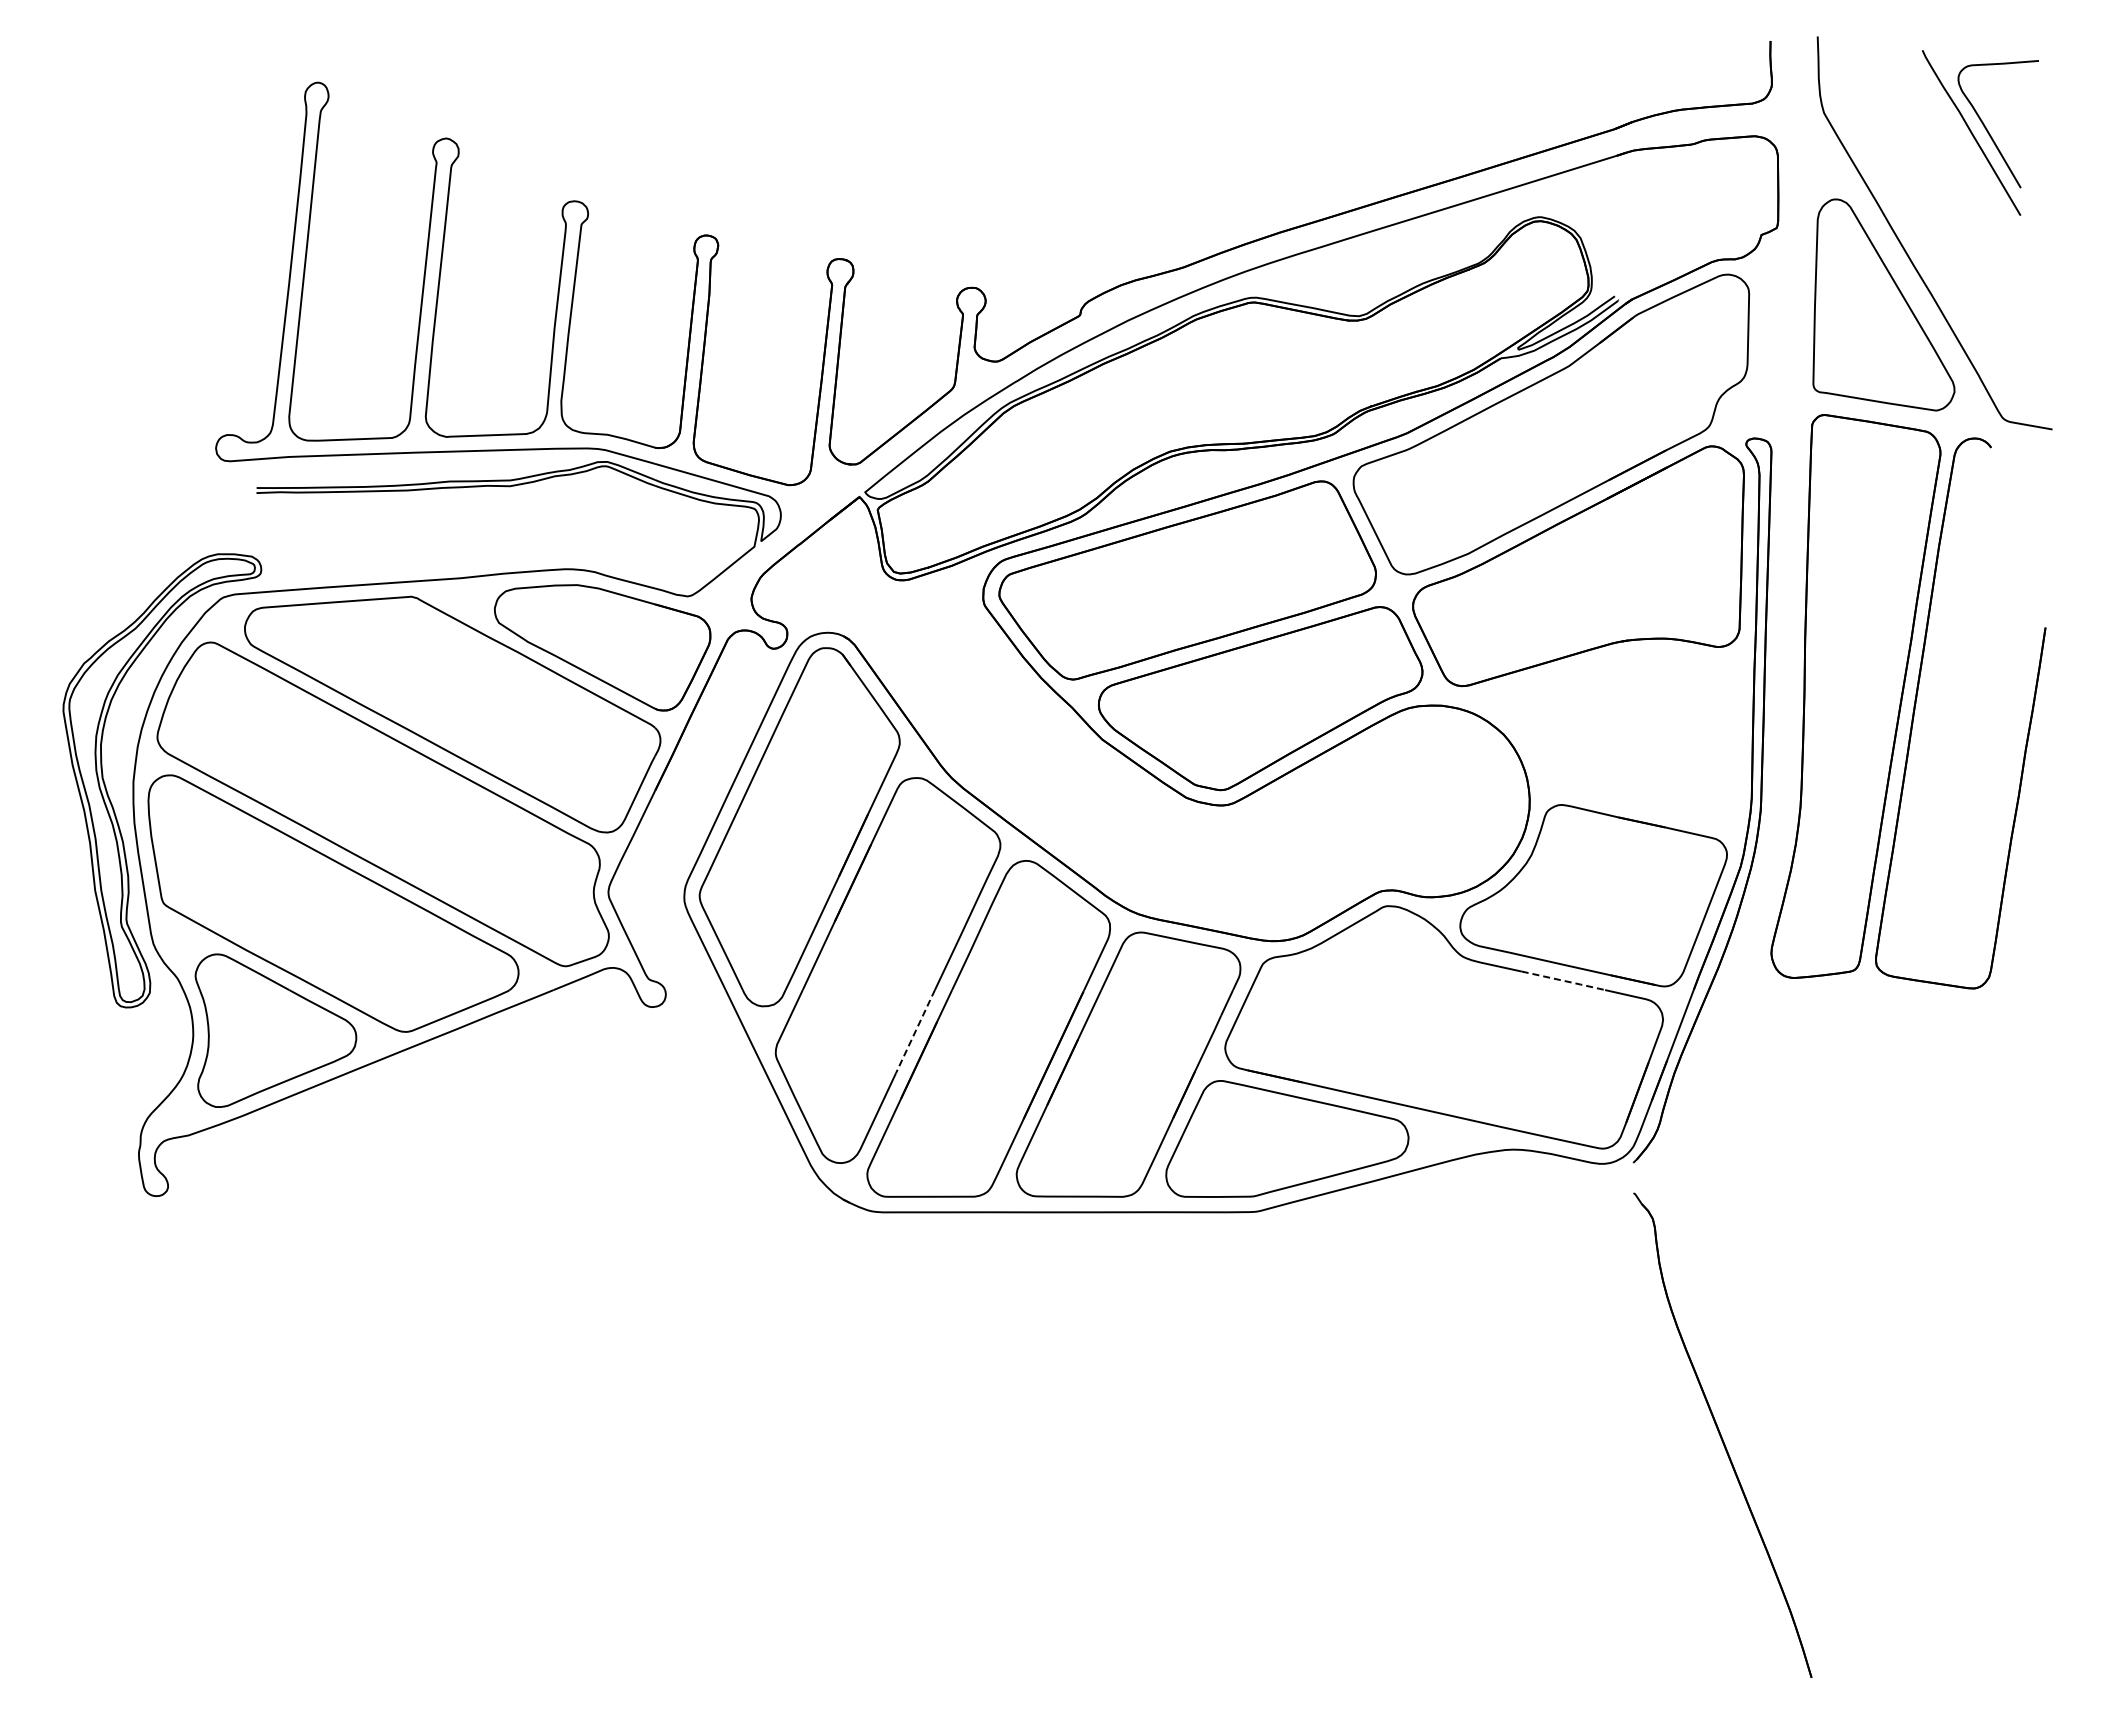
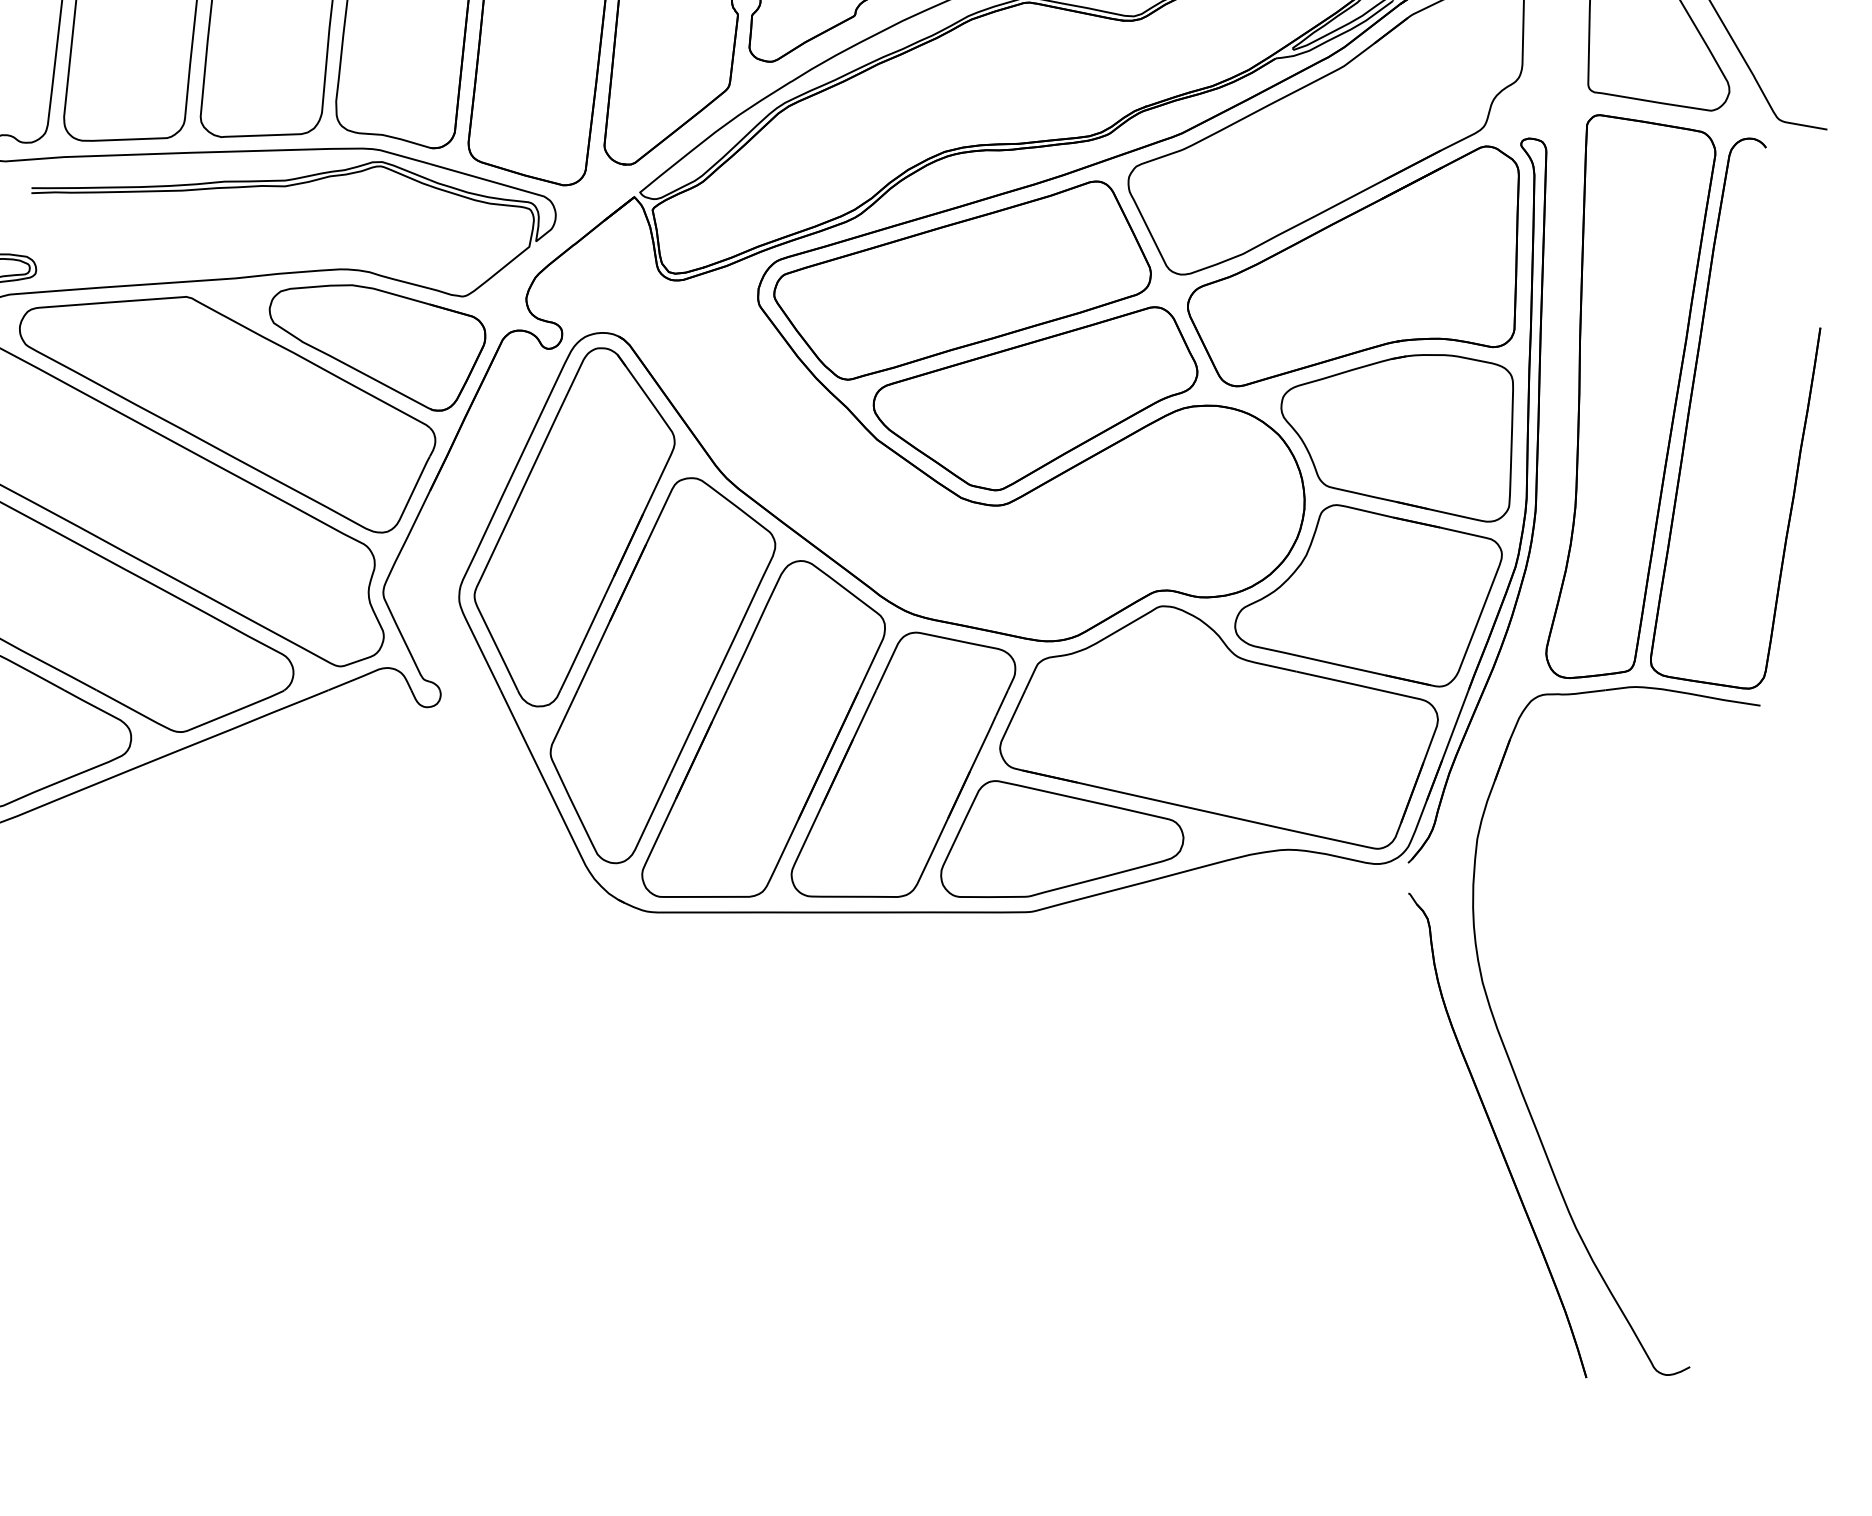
part: (1622, 738) -> (1397, 438), added
line: (1564, 981) -> (1339, 681), dashed -> solid
line: (915, 1031) -> (690, 731), dashed -> solid
part: (1739, 1369) -> (1514, 1069), added

